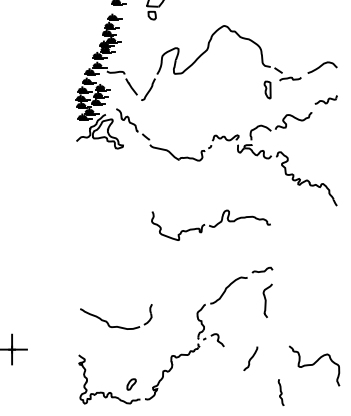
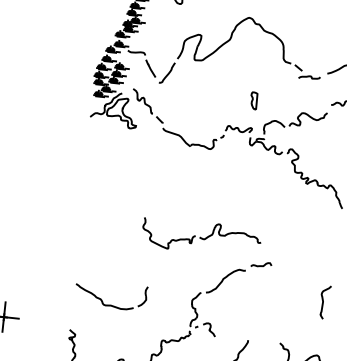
part: (267, 89) -> (253, 100), moved
part: (210, 224) -> (201, 236), moved
curve: (266, 300) -> (323, 301), moved

